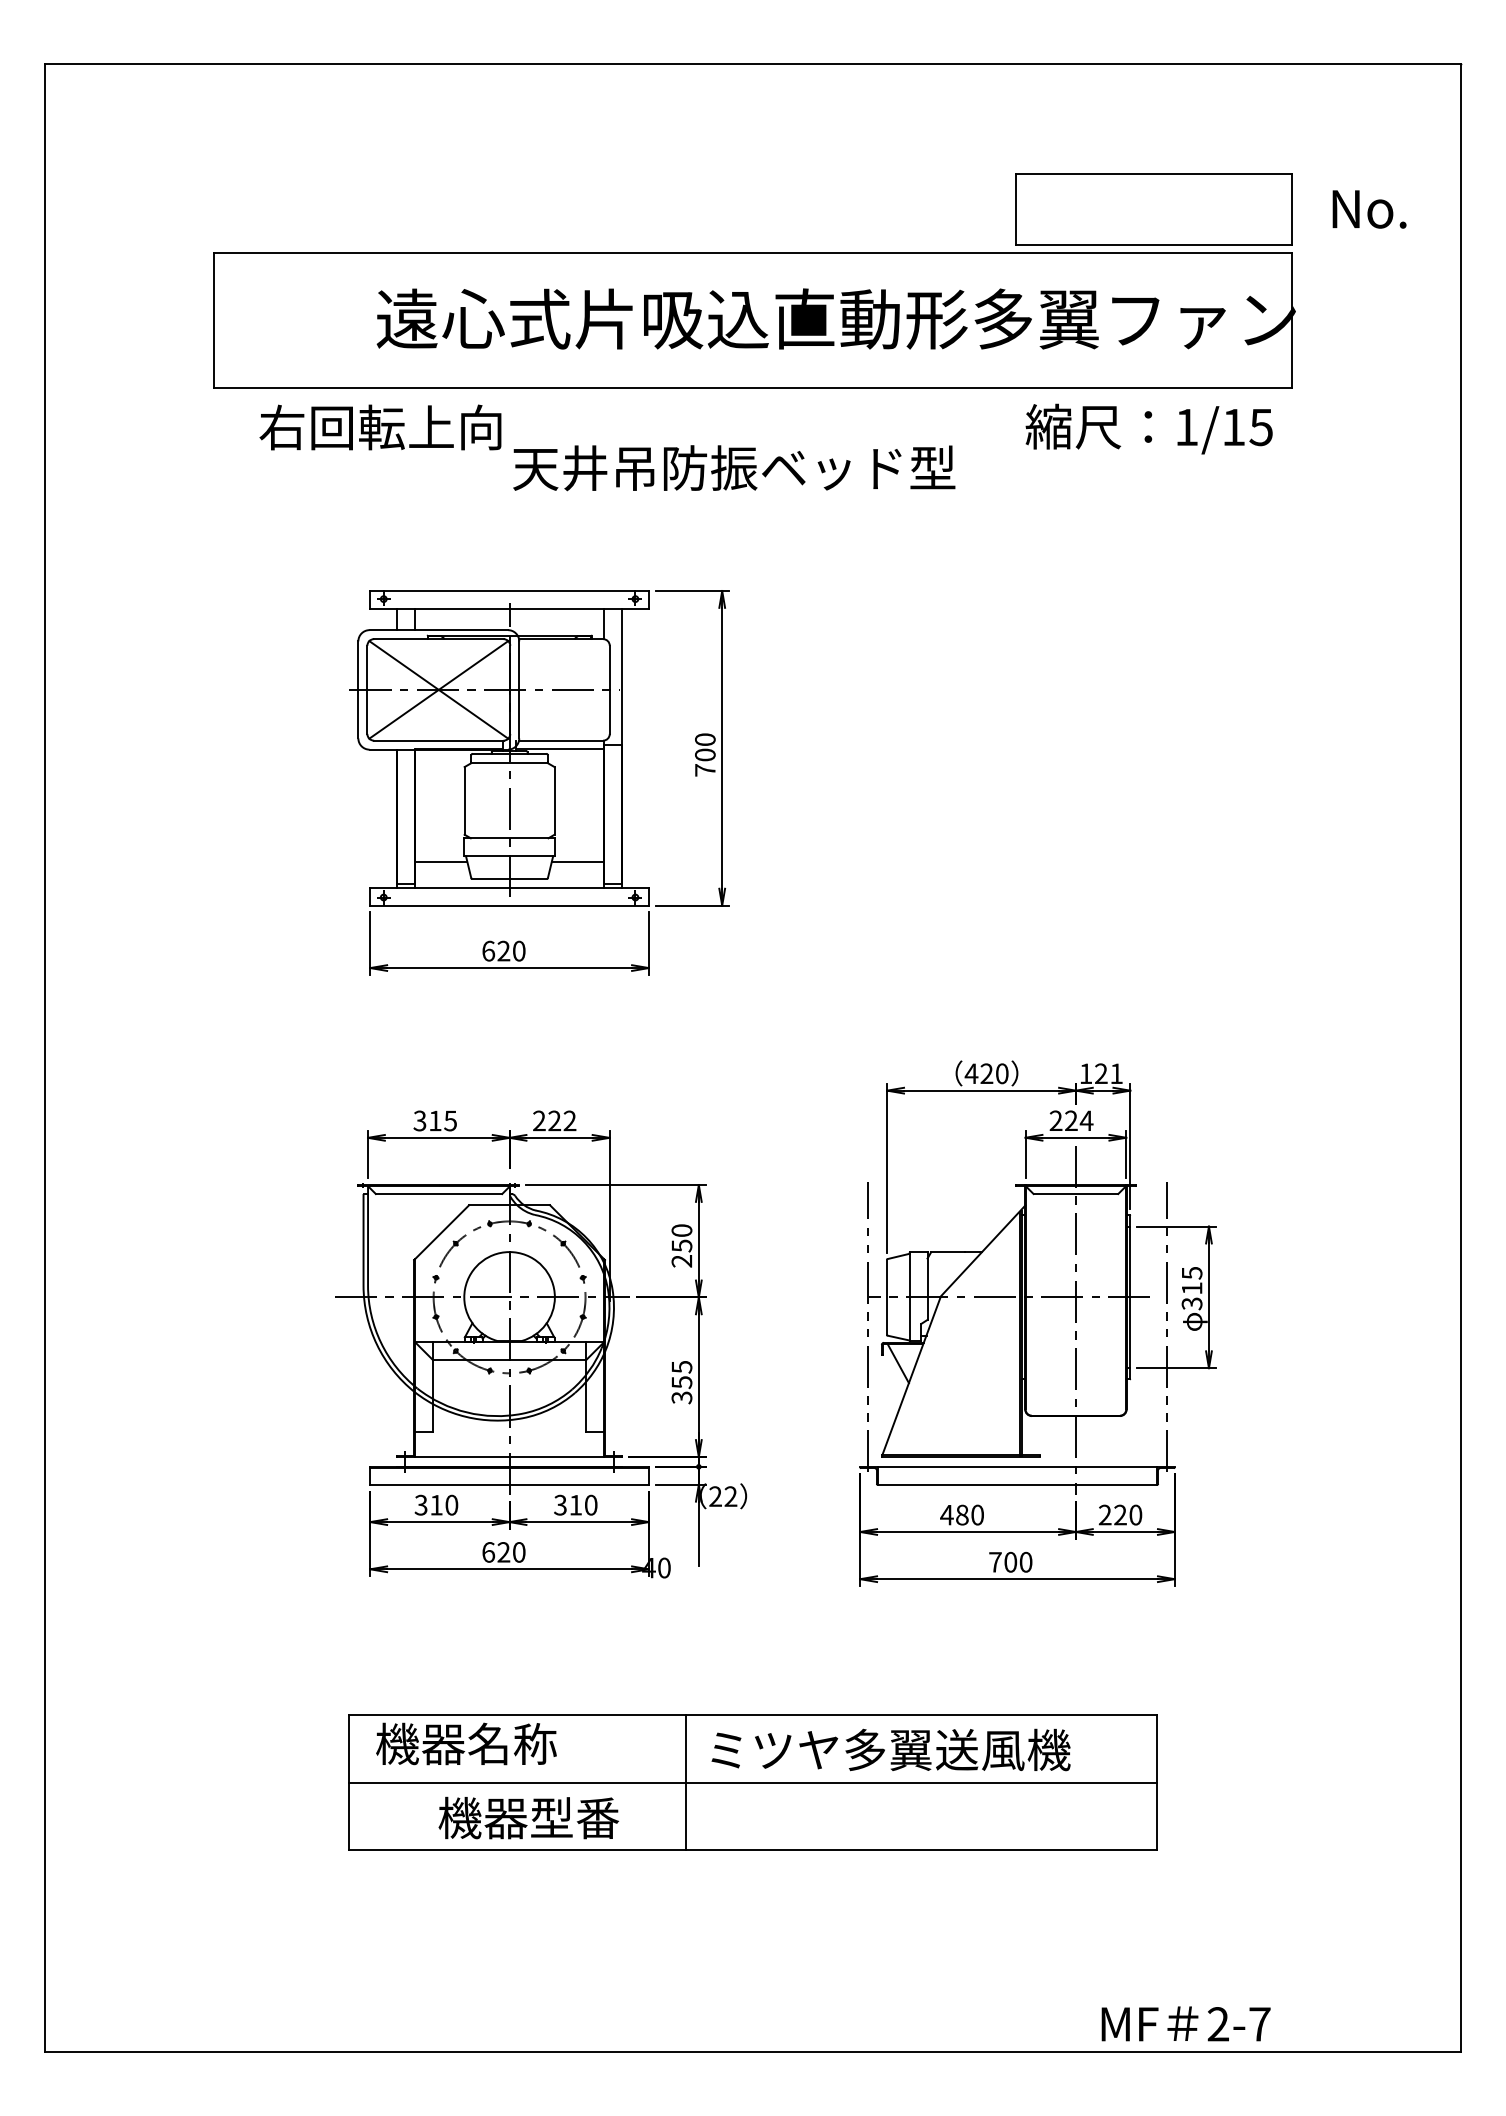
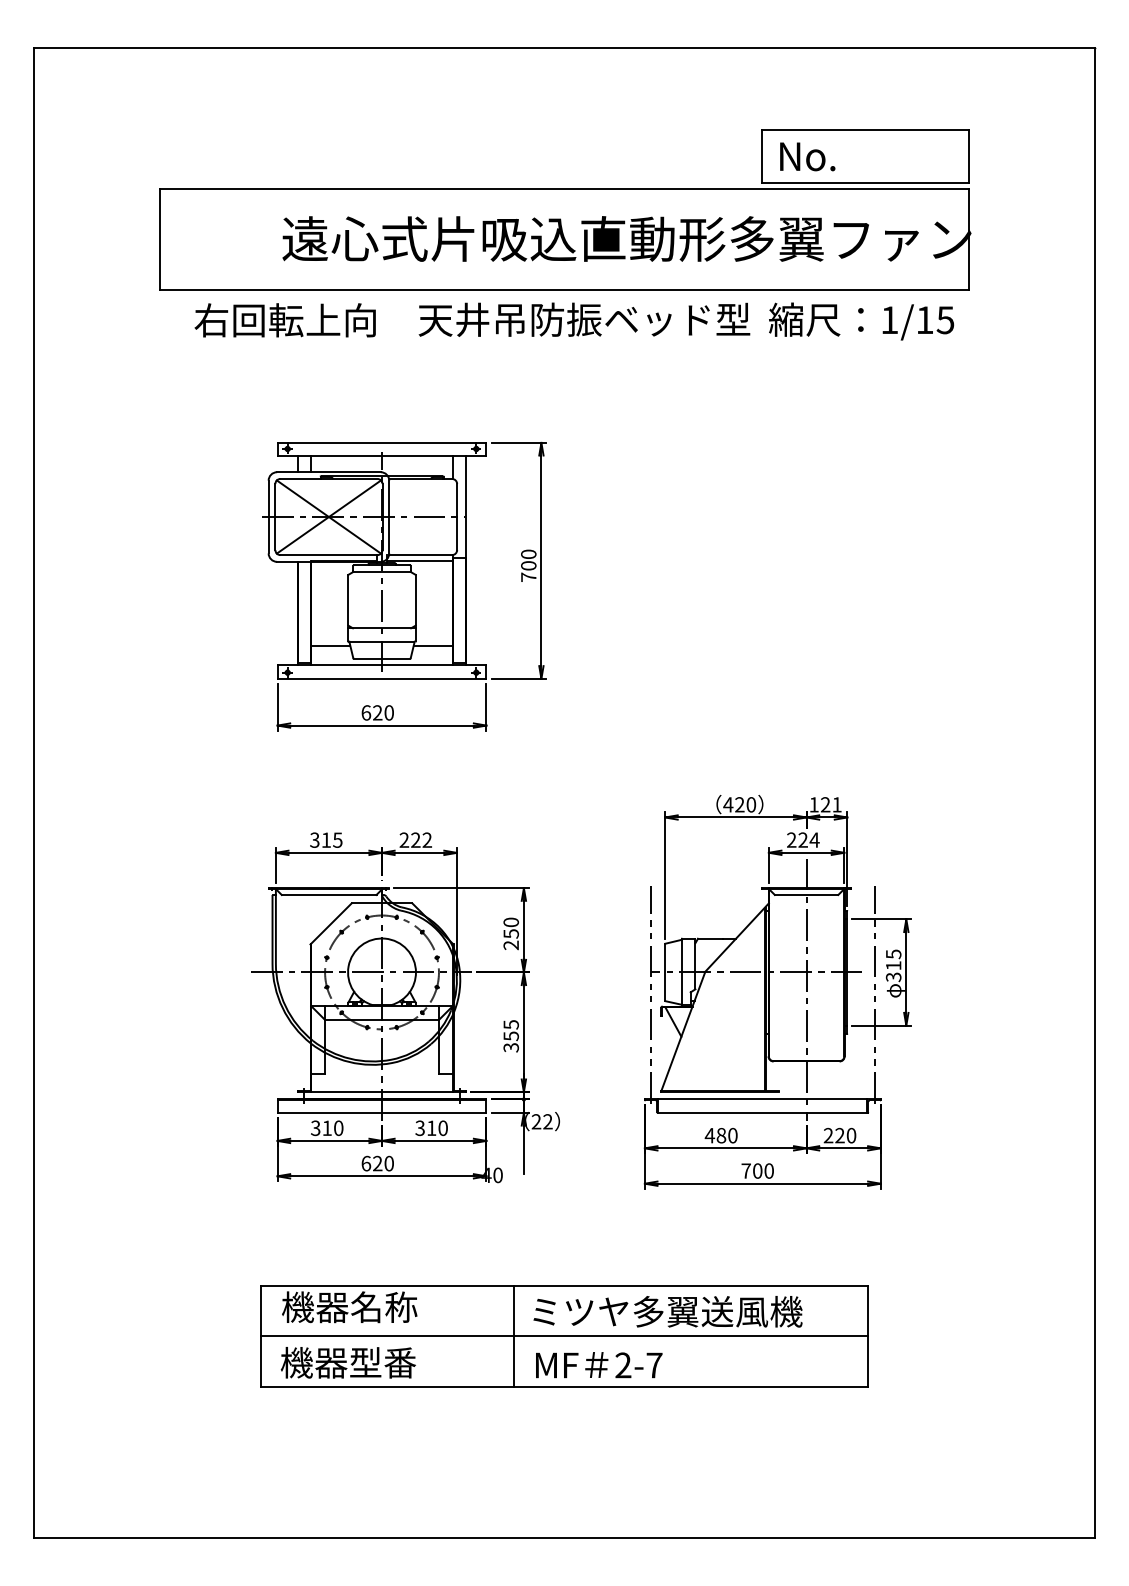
text: (1369, 208) -> (807, 156), moved
text: (734, 467) -> (584, 319), moved
text: (527, 1817) -> (347, 1362), moved
text: (1186, 2024) -> (599, 1365), moved

